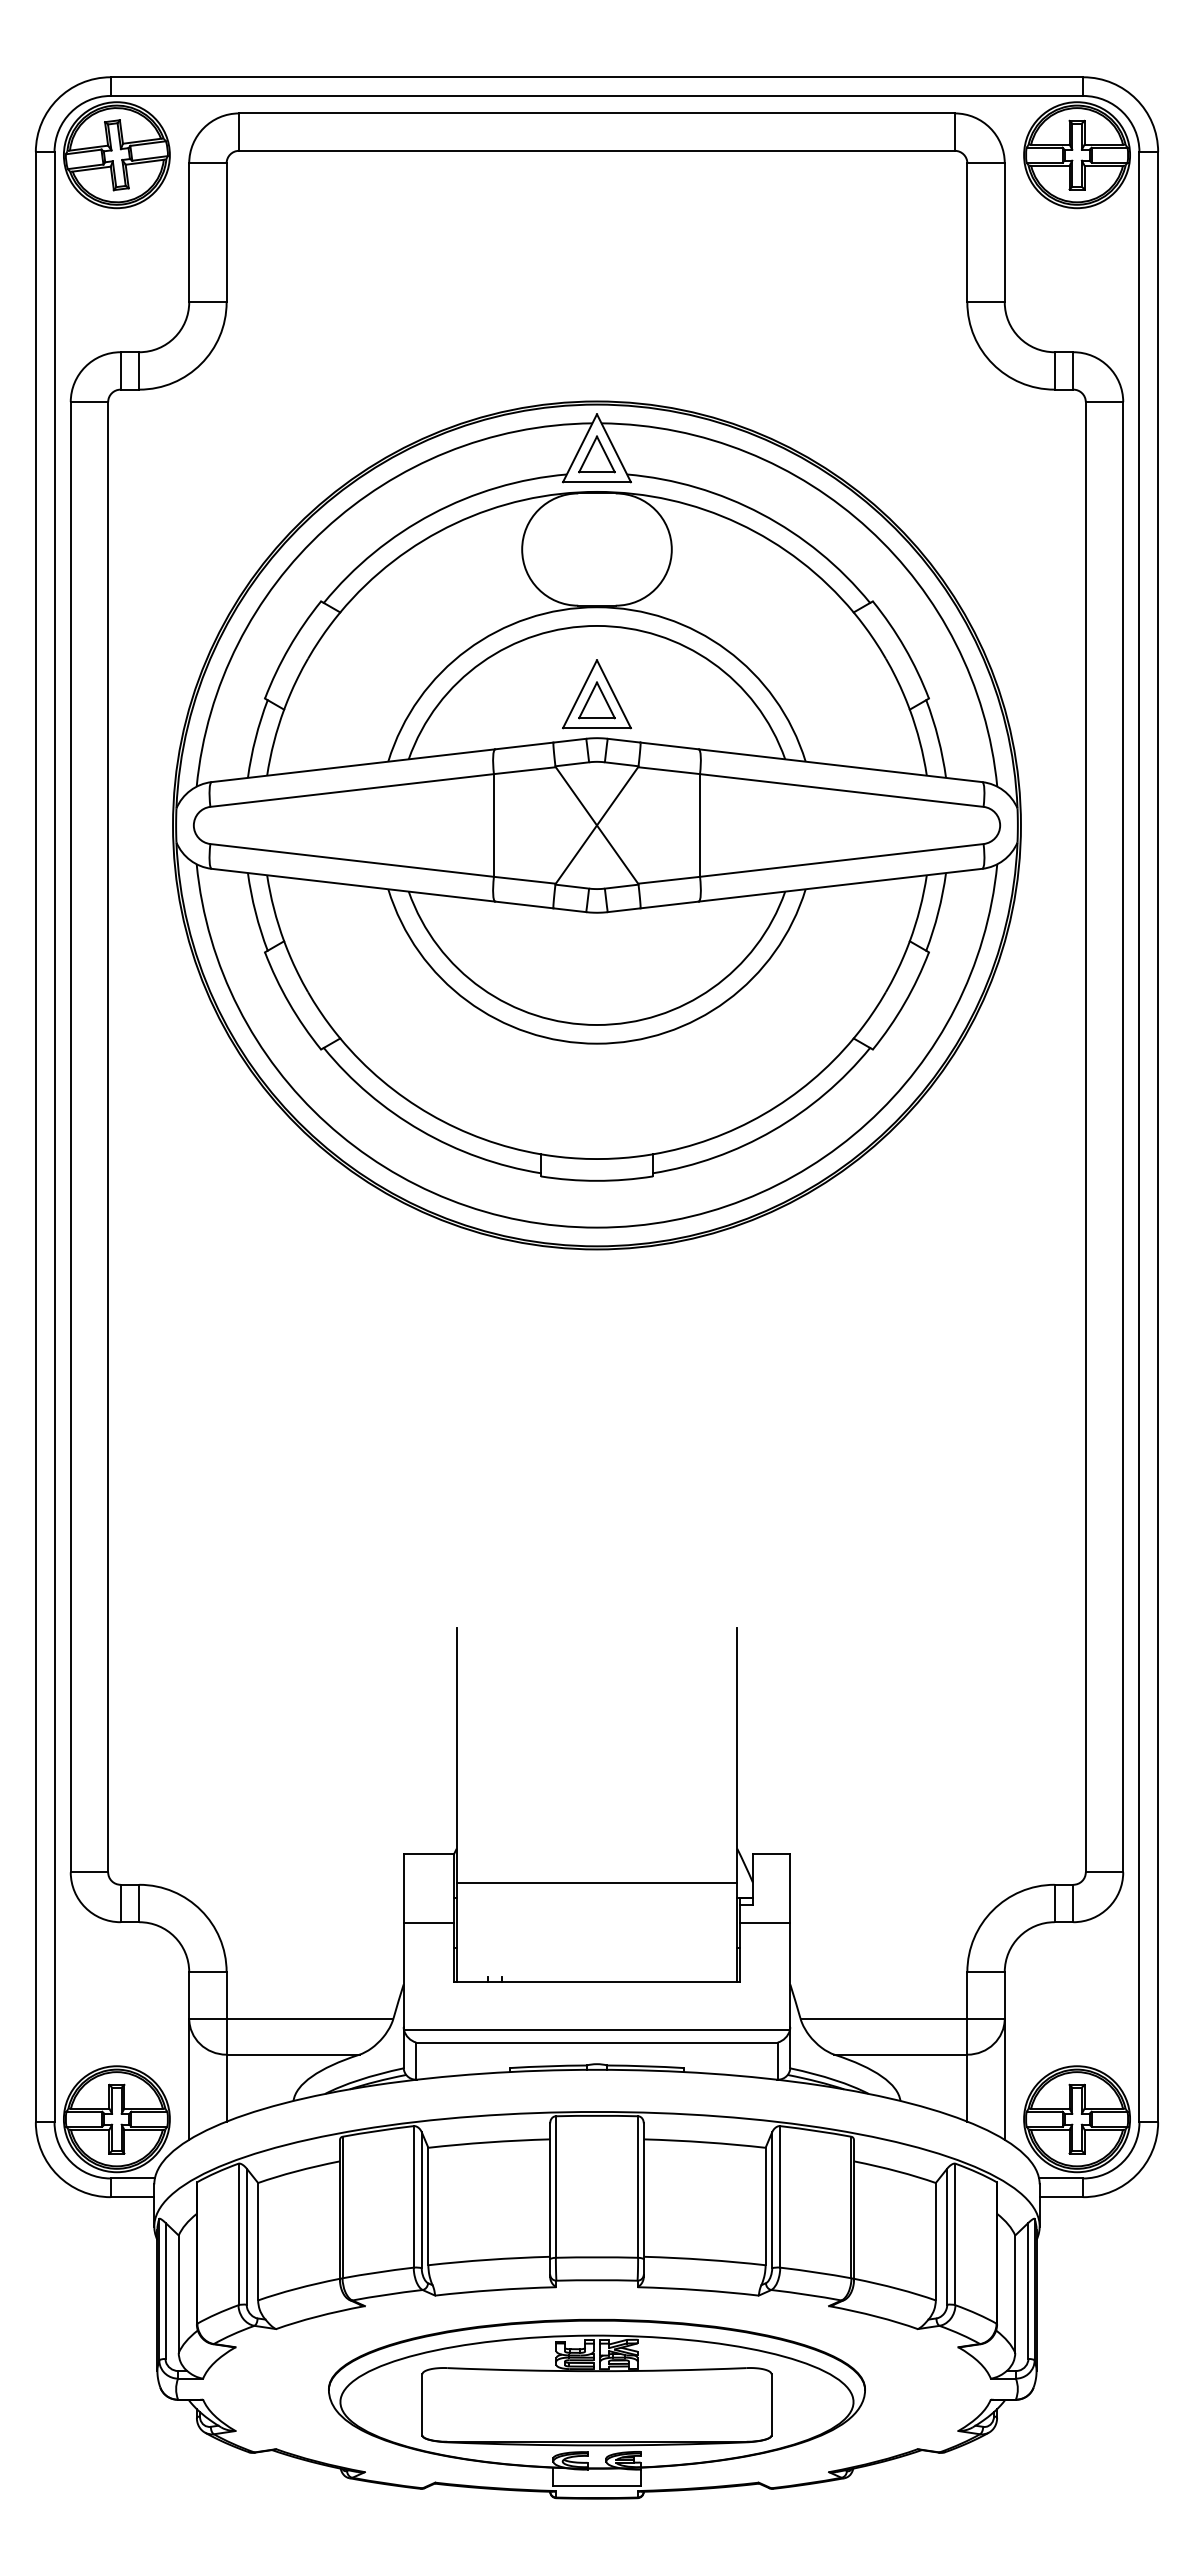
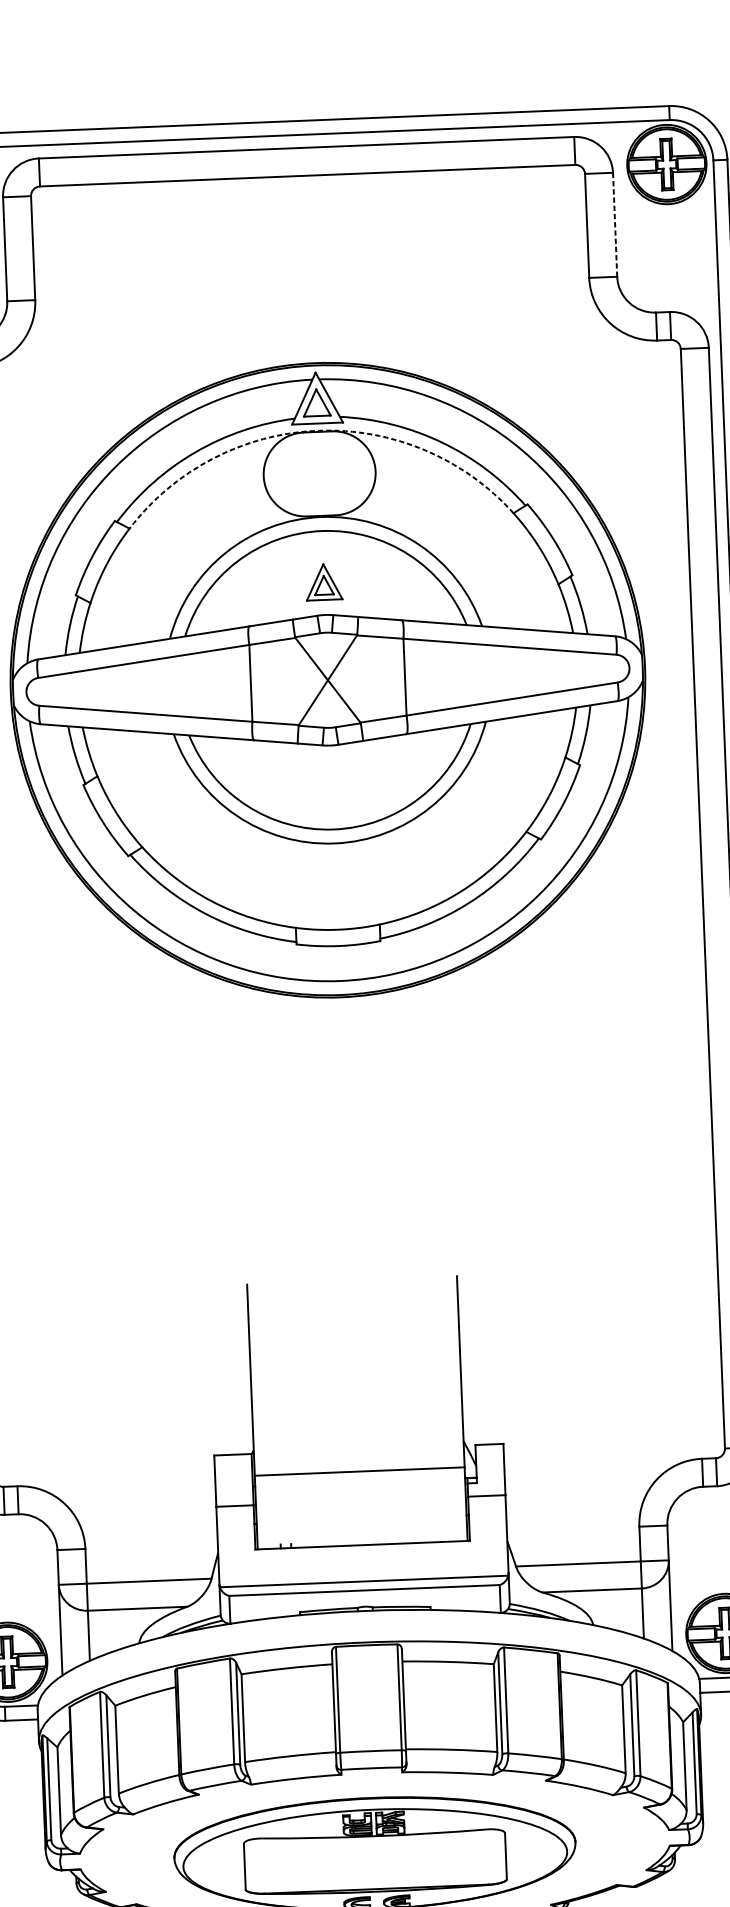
line: (1004, 232) -> (614, 224), solid -> dashed
arc: (596, 491) -> (317, 430), solid -> dashed
part: (596, 694) -> (323, 582), size x0.7

